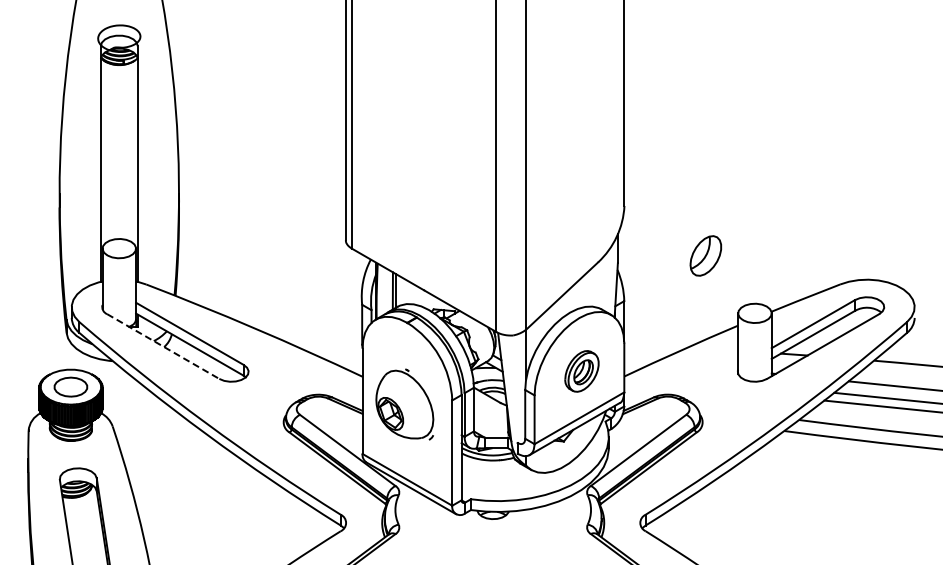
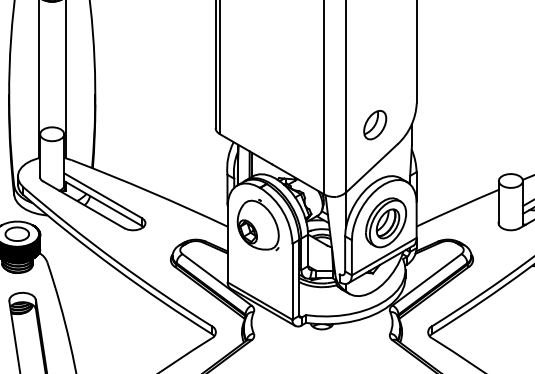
part: (705, 255) -> (374, 124), moved
line: (163, 346) -> (84, 204), dashed -> solid
part: (581, 371) -> (385, 222), size x1.67
part: (404, 404) -> (258, 225), moved

